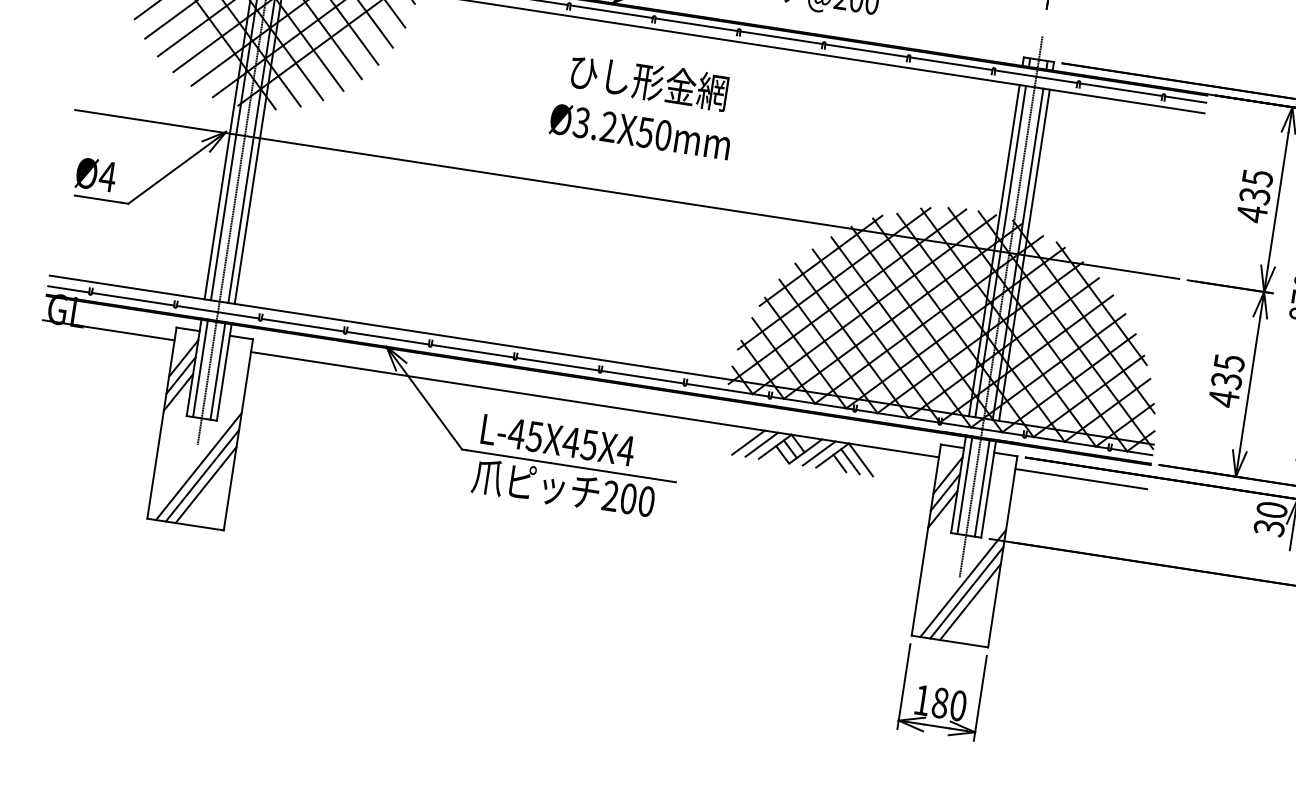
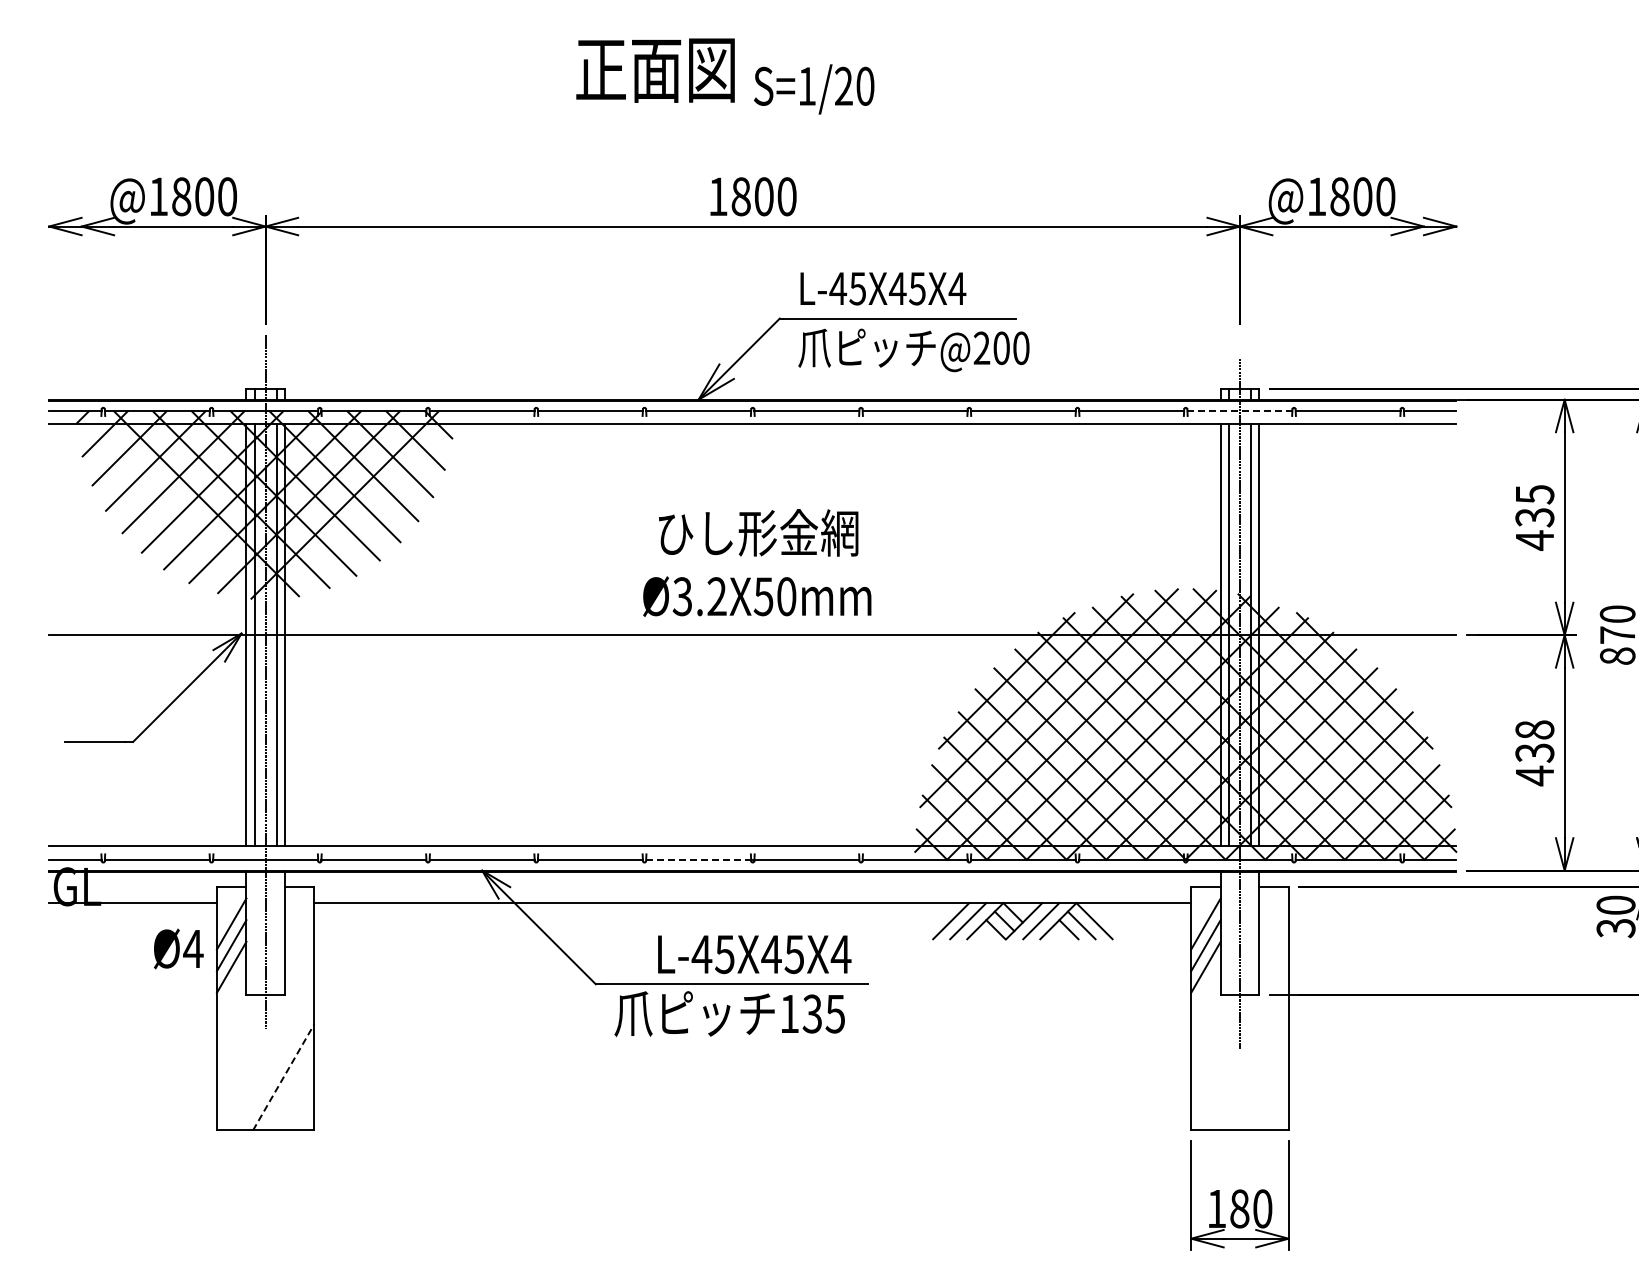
line: (1036, 76) -> (1239, 410), solid -> dashed
text: (644, 105) -> (757, 562), moved
text: (96, 174) -> (178, 948), moved
line: (557, 363) -> (698, 859), solid -> dashed
text: (1229, 363) -> (1534, 730), 435 -> 438
line: (200, 367) -> (254, 932), removed
line: (217, 370) -> (276, 932), removed
text: (558, 440) -> (754, 954), moved
line: (199, 466) -> (271, 1055), removed
line: (202, 475) -> (277, 1066), removed
line: (1081, 479) -> (1372, 903), removed
line: (206, 484) -> (283, 1076), solid -> dashed
line: (964, 484) -> (1228, 932), removed
line: (982, 487) -> (1251, 932), removed
text: (628, 498) -> (812, 1013), 200 -> 135
line: (963, 583) -> (1245, 1055), removed
line: (966, 592) -> (1251, 1066), removed
line: (970, 602) -> (1257, 1077), removed

